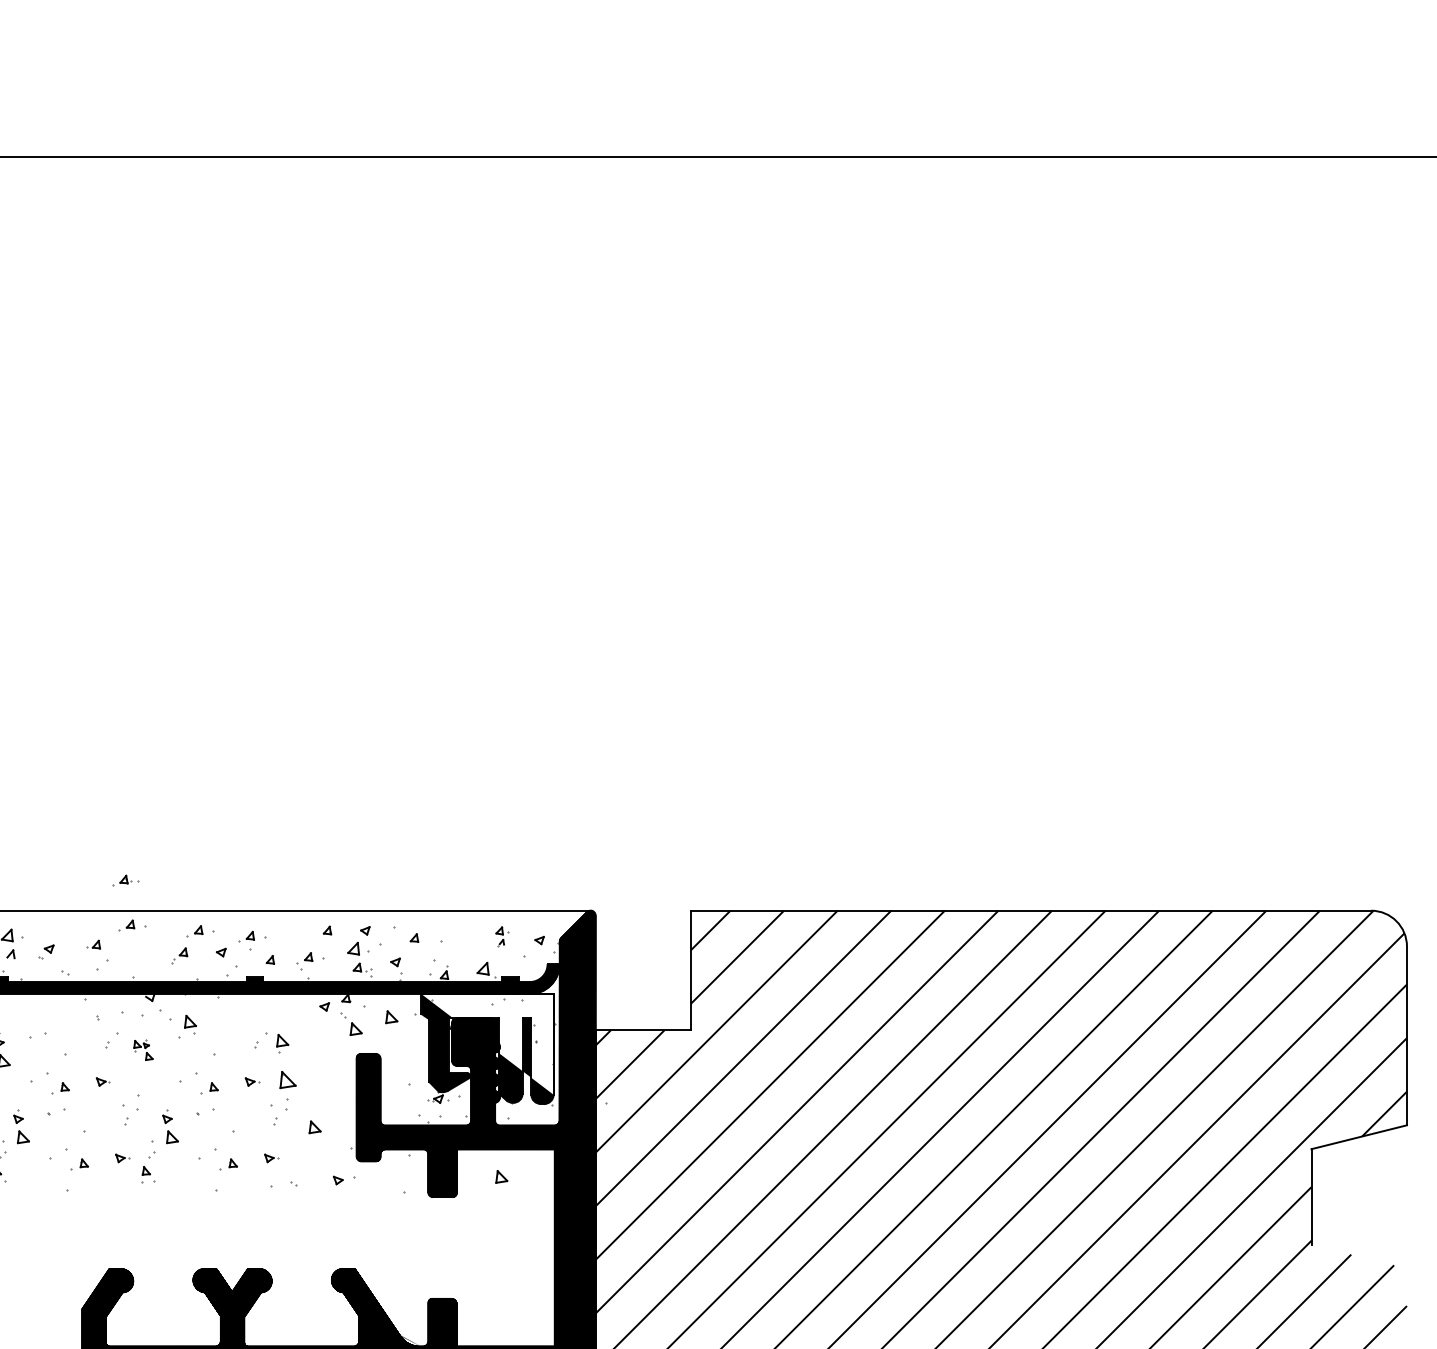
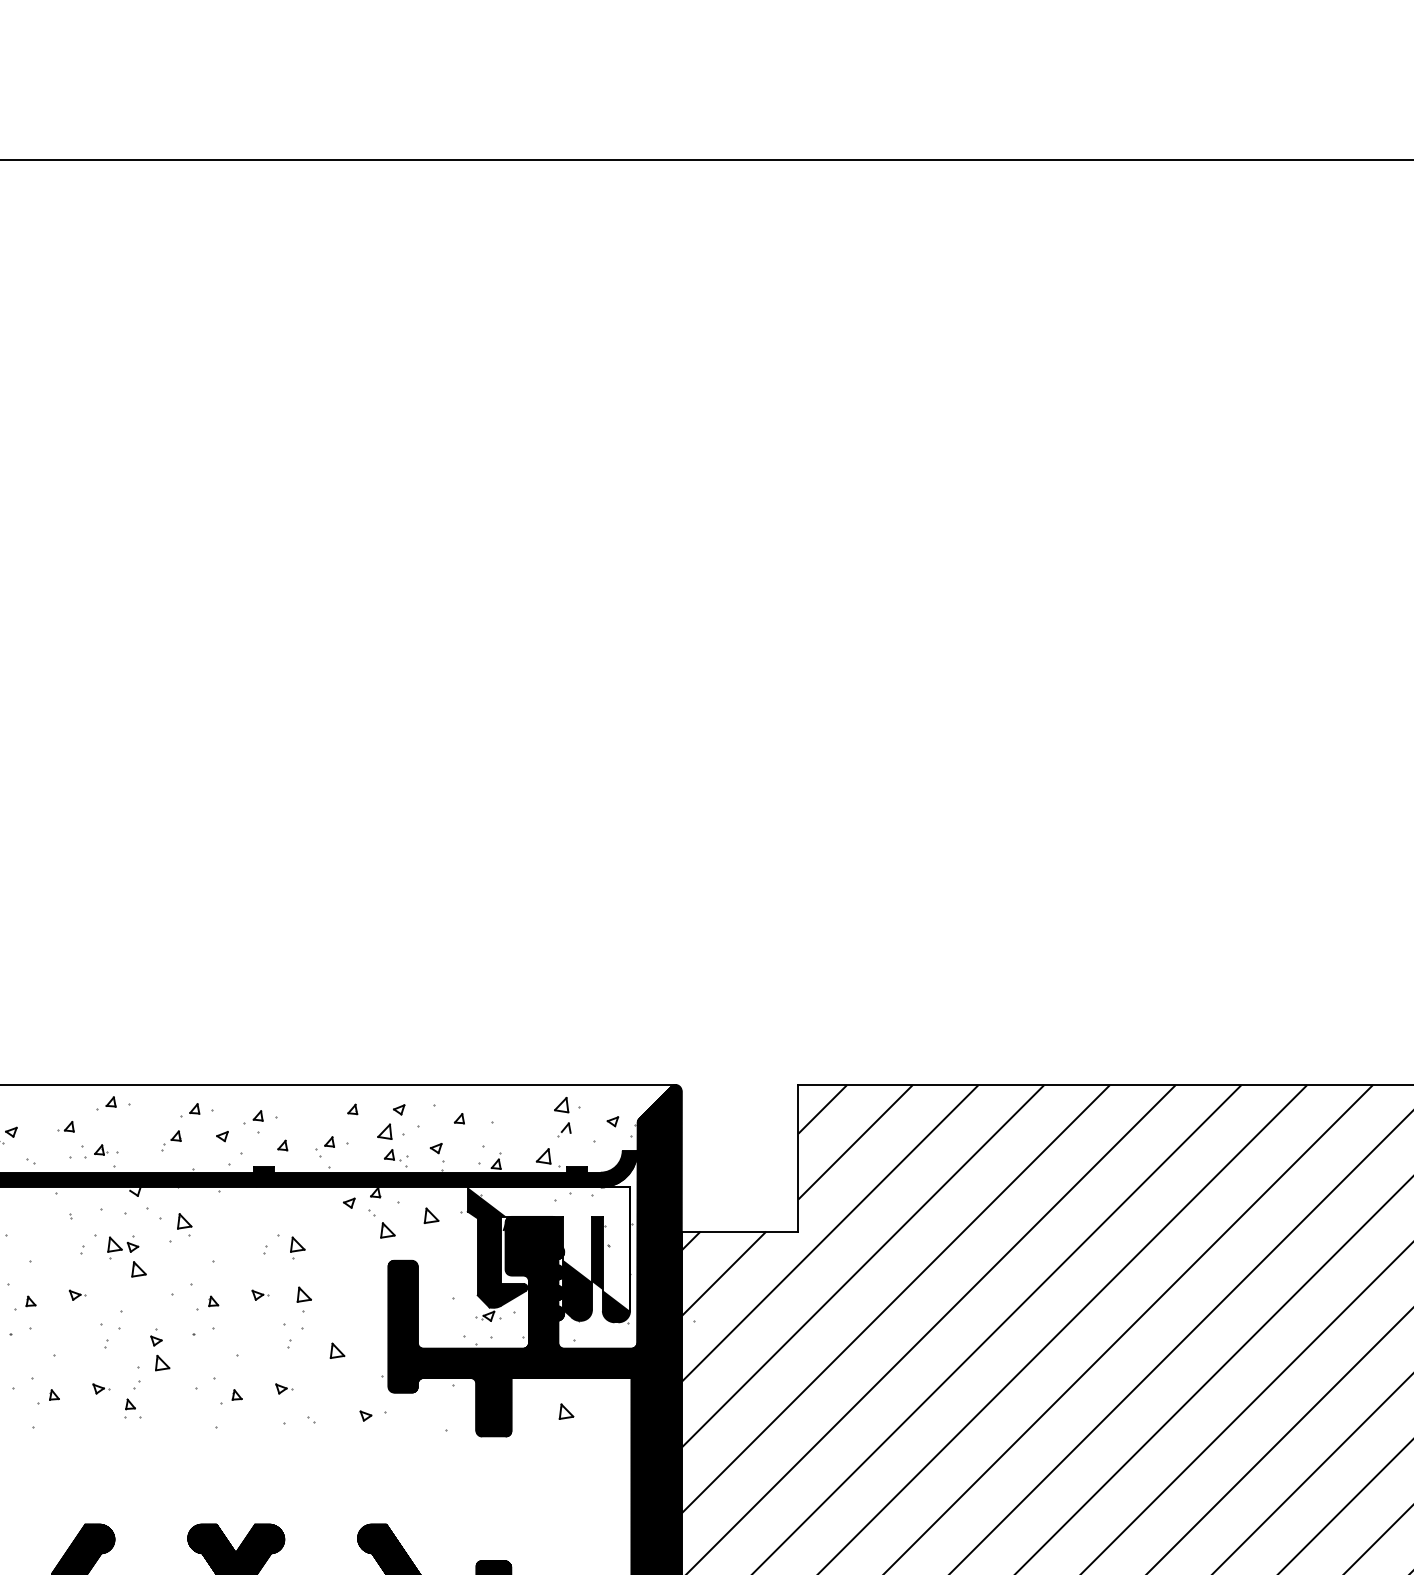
part: (125, 880) -> (101, 1151), moved
part: (502, 936) -> (567, 1116), size x1.67
part: (143, 1049) -> (127, 1255), size x1.67
part: (287, 1085) -> (303, 1299), size x0.71

